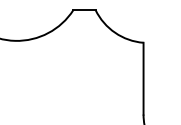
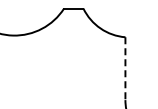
line: (143, 79) -> (125, 69), solid -> dashed

